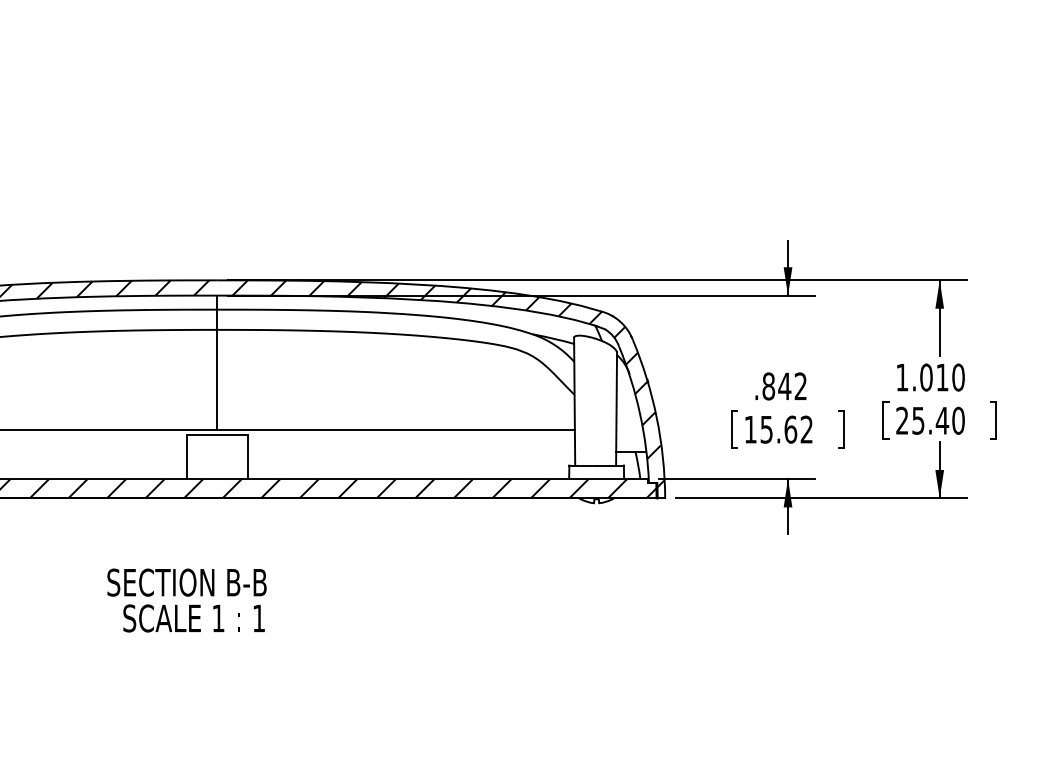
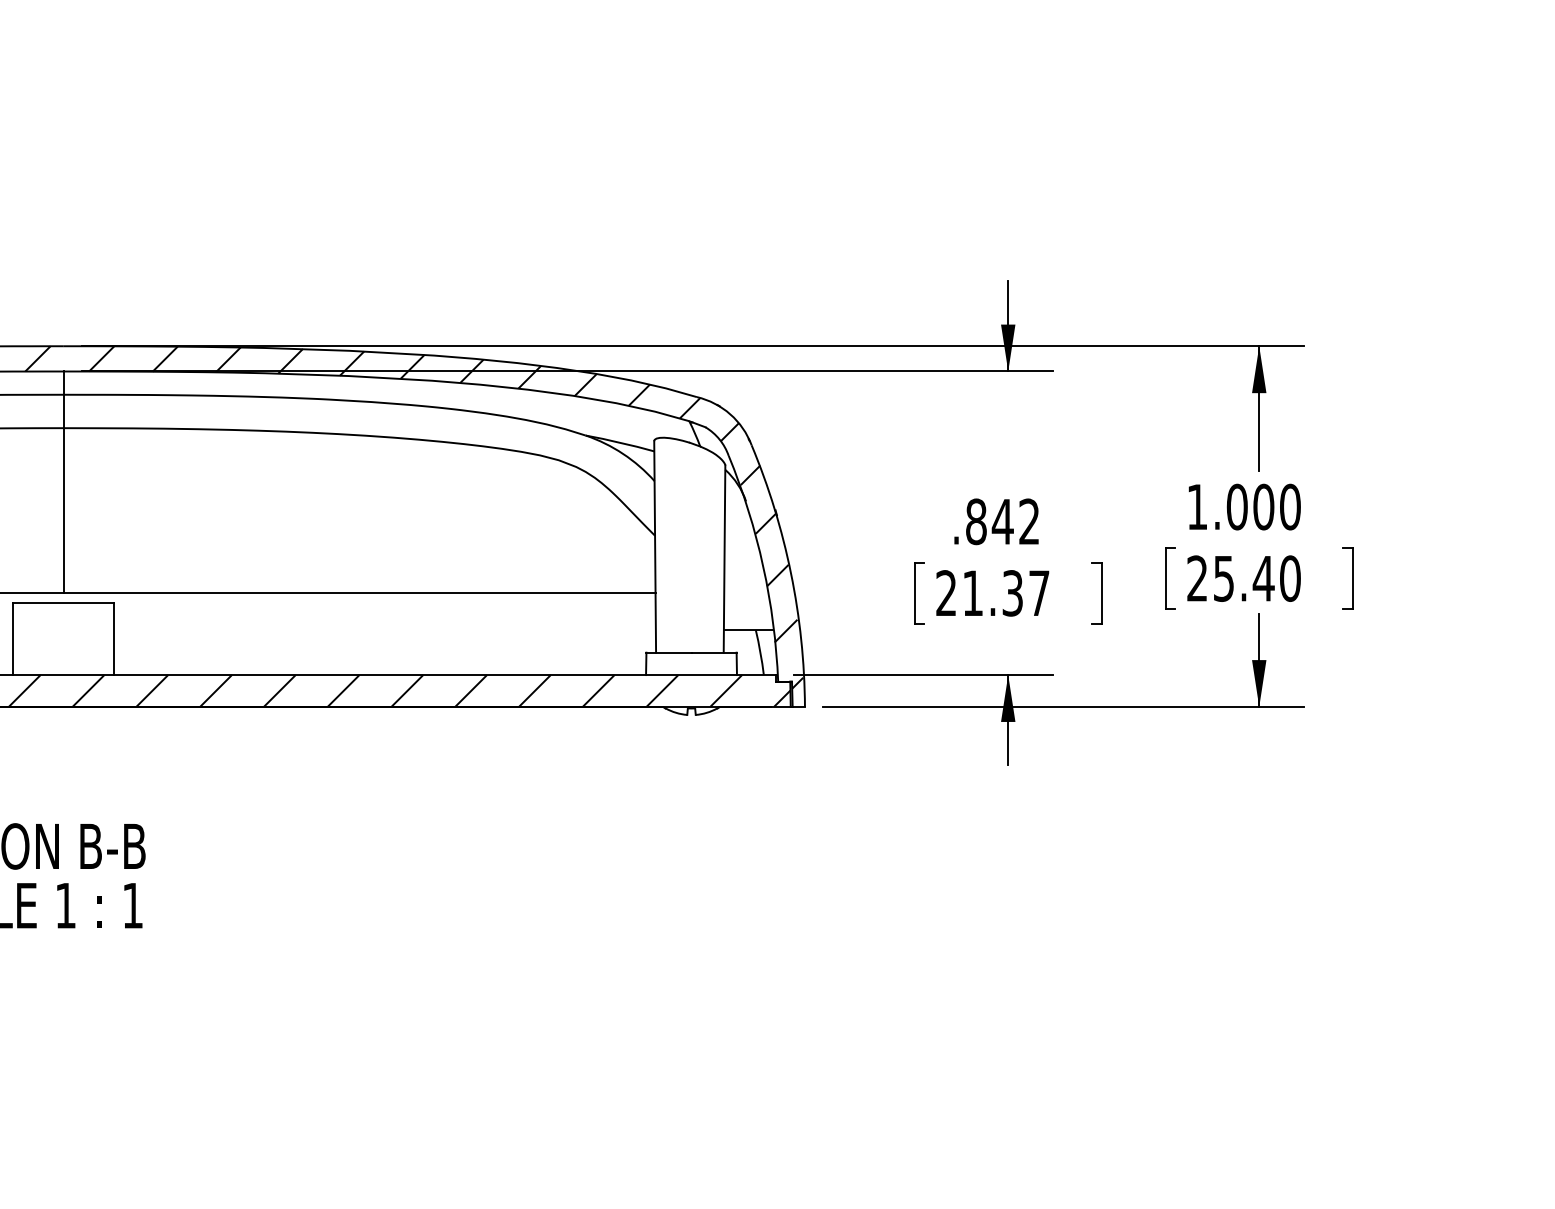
text: (942, 377) -> (1263, 506), 1.010 -> 1.000
text: (778, 429) -> (992, 593), 15.62 -> 21.37

